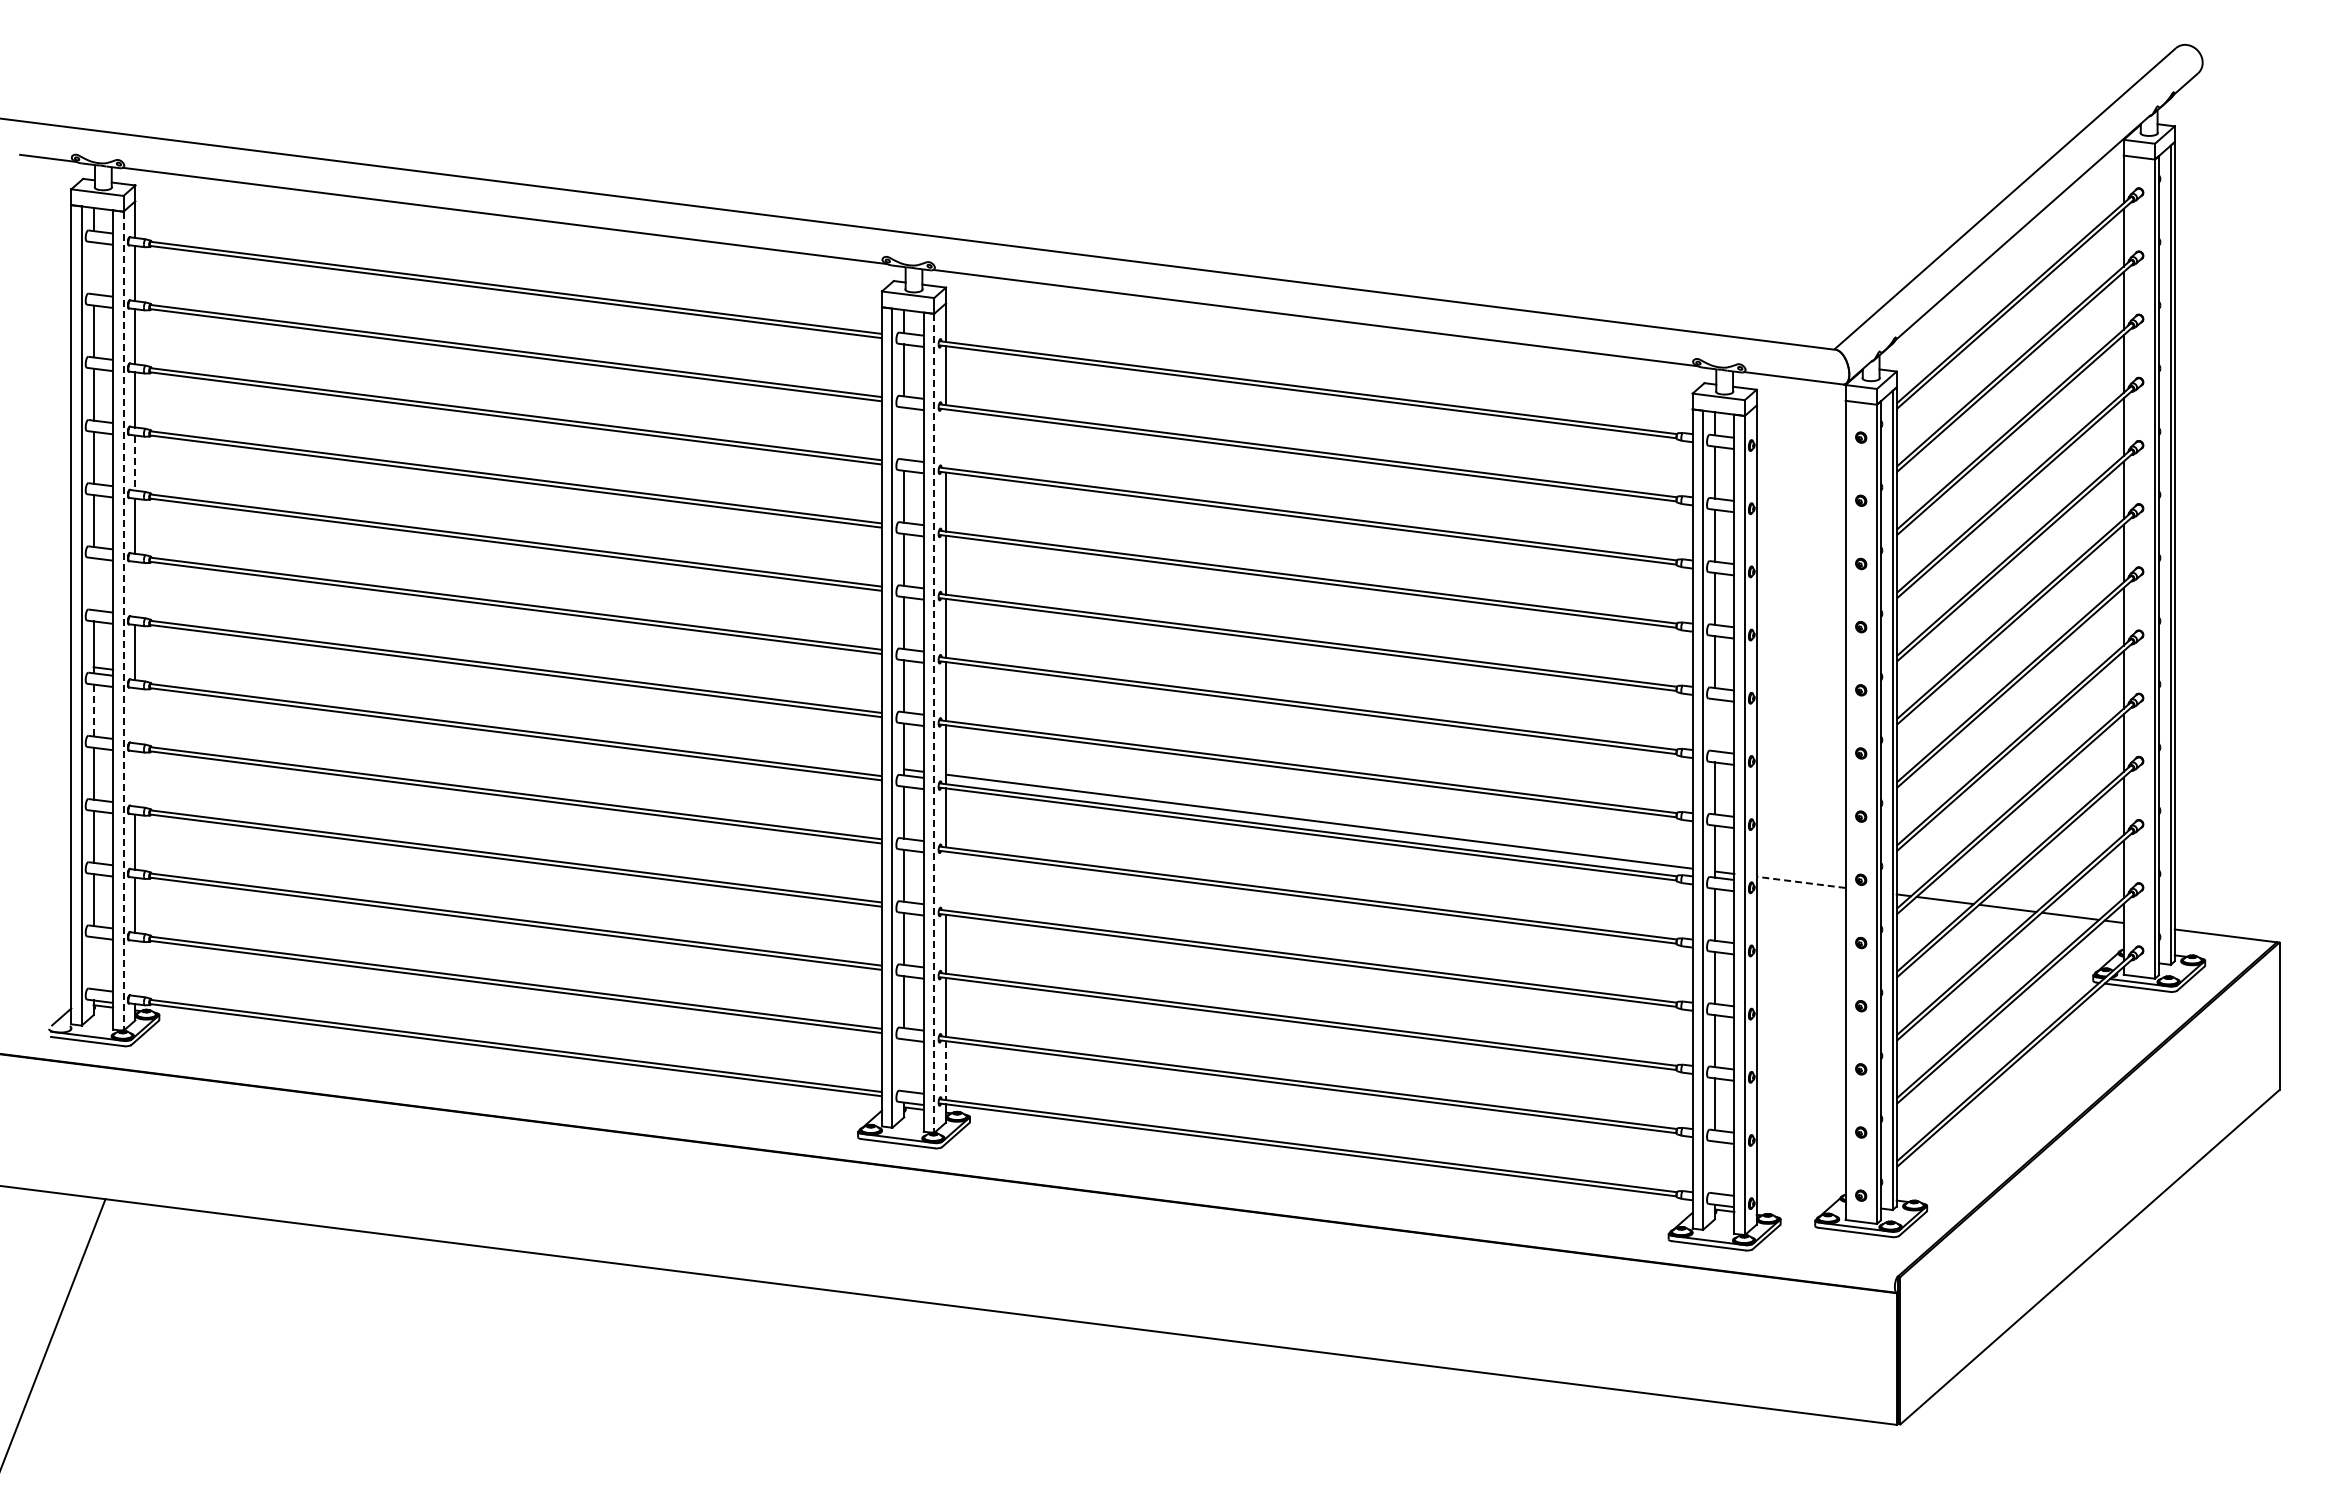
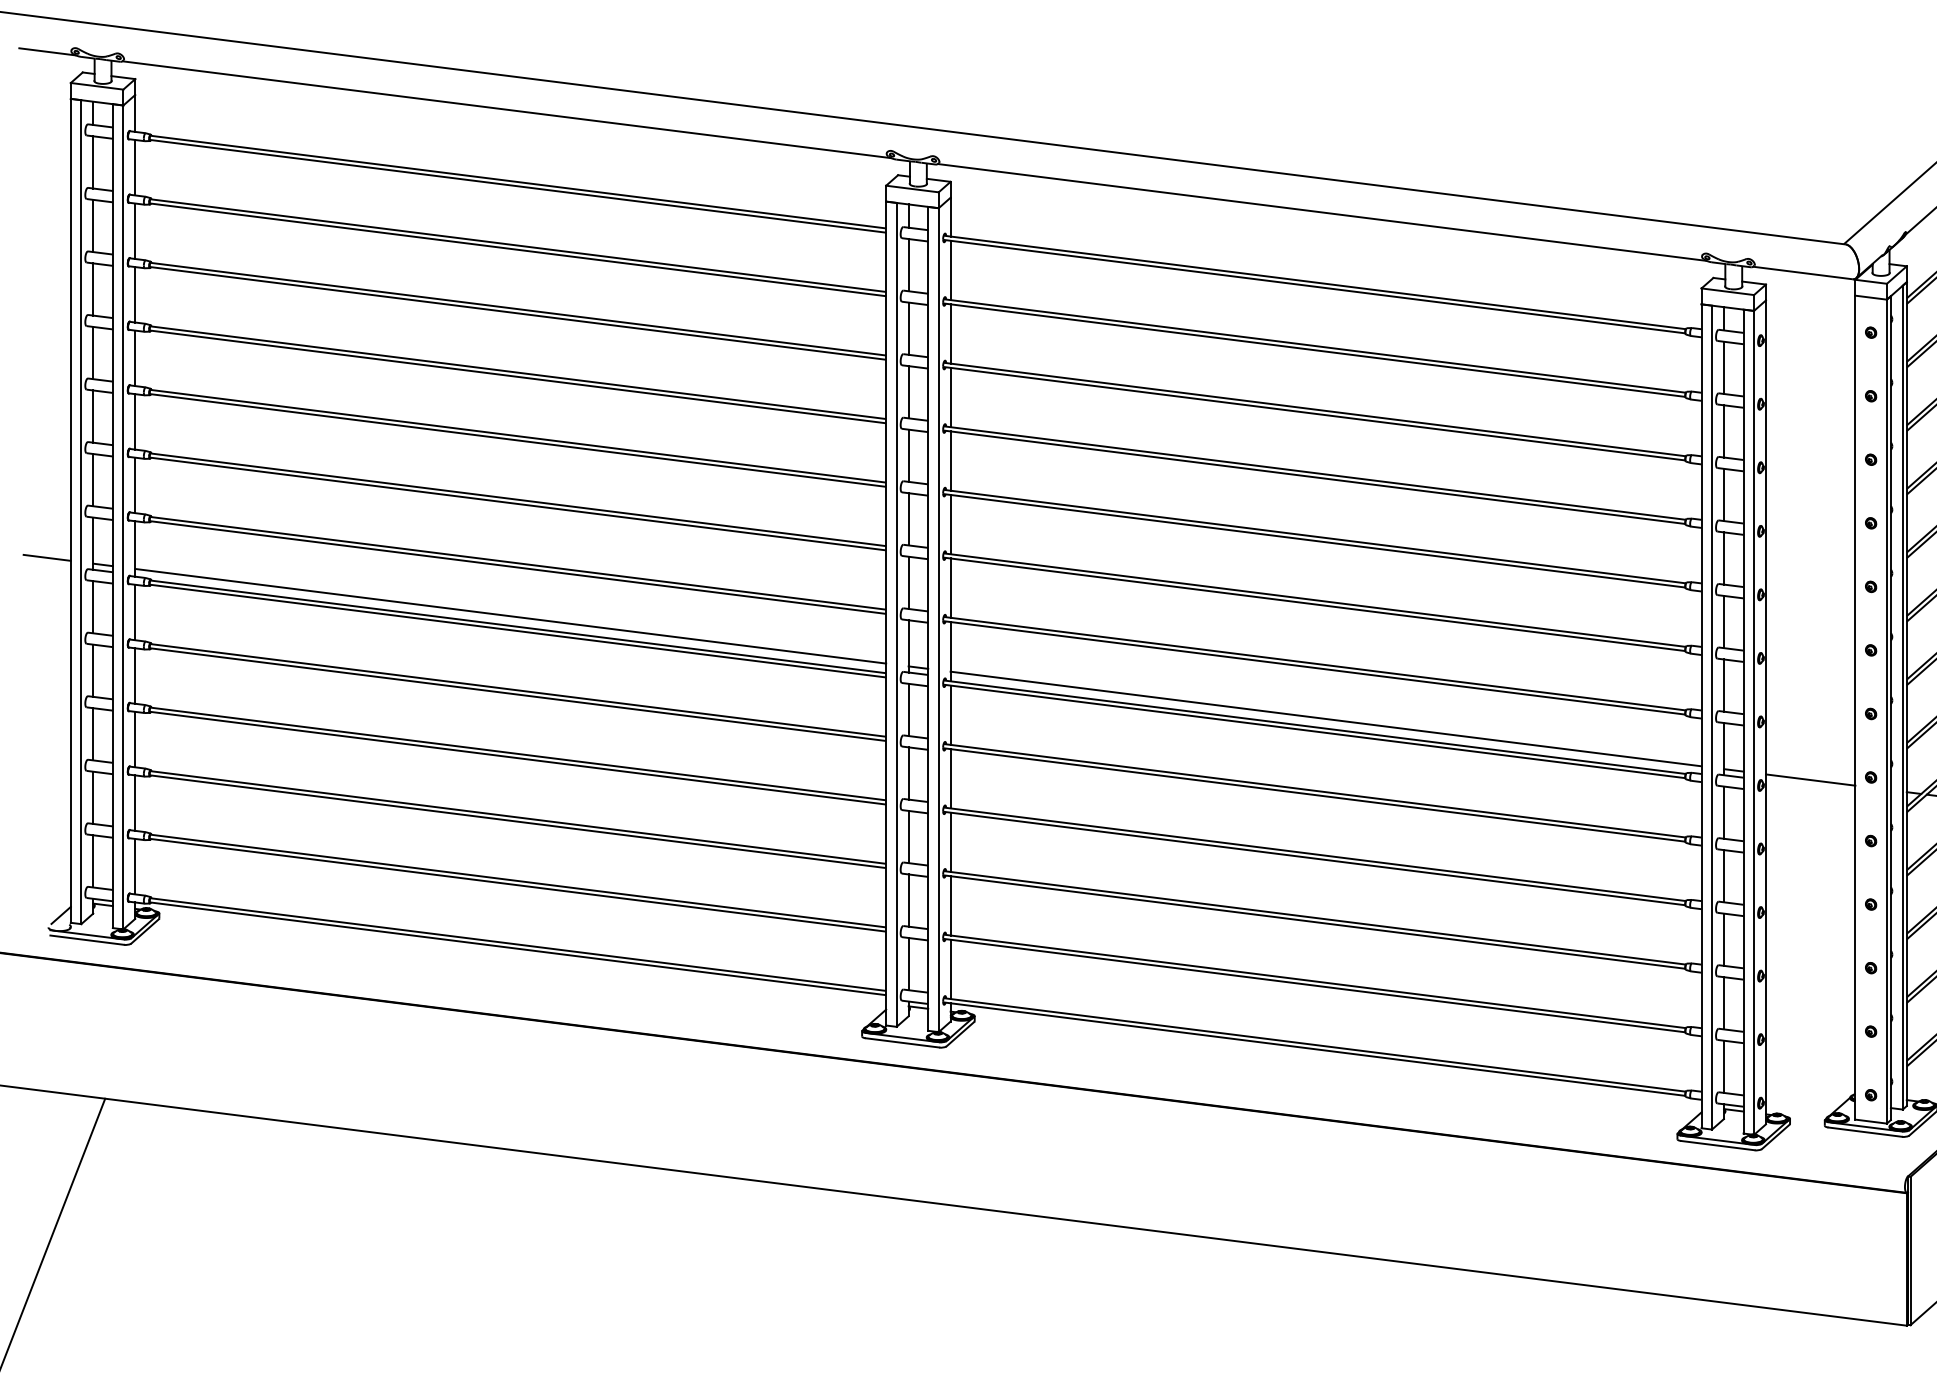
line: (93, 268) -> (93, 162), added
line: (904, 433) -> (908, 328), added
line: (946, 438) -> (951, 333), added
line: (135, 463) -> (135, 358), dashed -> solid
line: (93, 584) -> (93, 480), added
line: (135, 589) -> (135, 485), added
line: (123, 621) -> (123, 517), dashed -> solid
line: (47, 661) -> (46, 557), added
line: (93, 710) -> (93, 607), dashed -> solid
line: (135, 715) -> (135, 612), added
line: (508, 719) -> (510, 616), added
line: (934, 723) -> (939, 620), dashed -> solid
line: (1714, 725) -> (1723, 622), added
line: (135, 778) -> (135, 675), added
line: (946, 880) -> (951, 778), added
line: (1801, 882) -> (1811, 780), dashed -> solid
line: (93, 963) -> (93, 861), added
line: (135, 968) -> (135, 866), added
line: (904, 1065) -> (908, 964), added
line: (946, 1071) -> (951, 970), dashed -> solid
line: (1714, 1167) -> (1723, 1066), added

